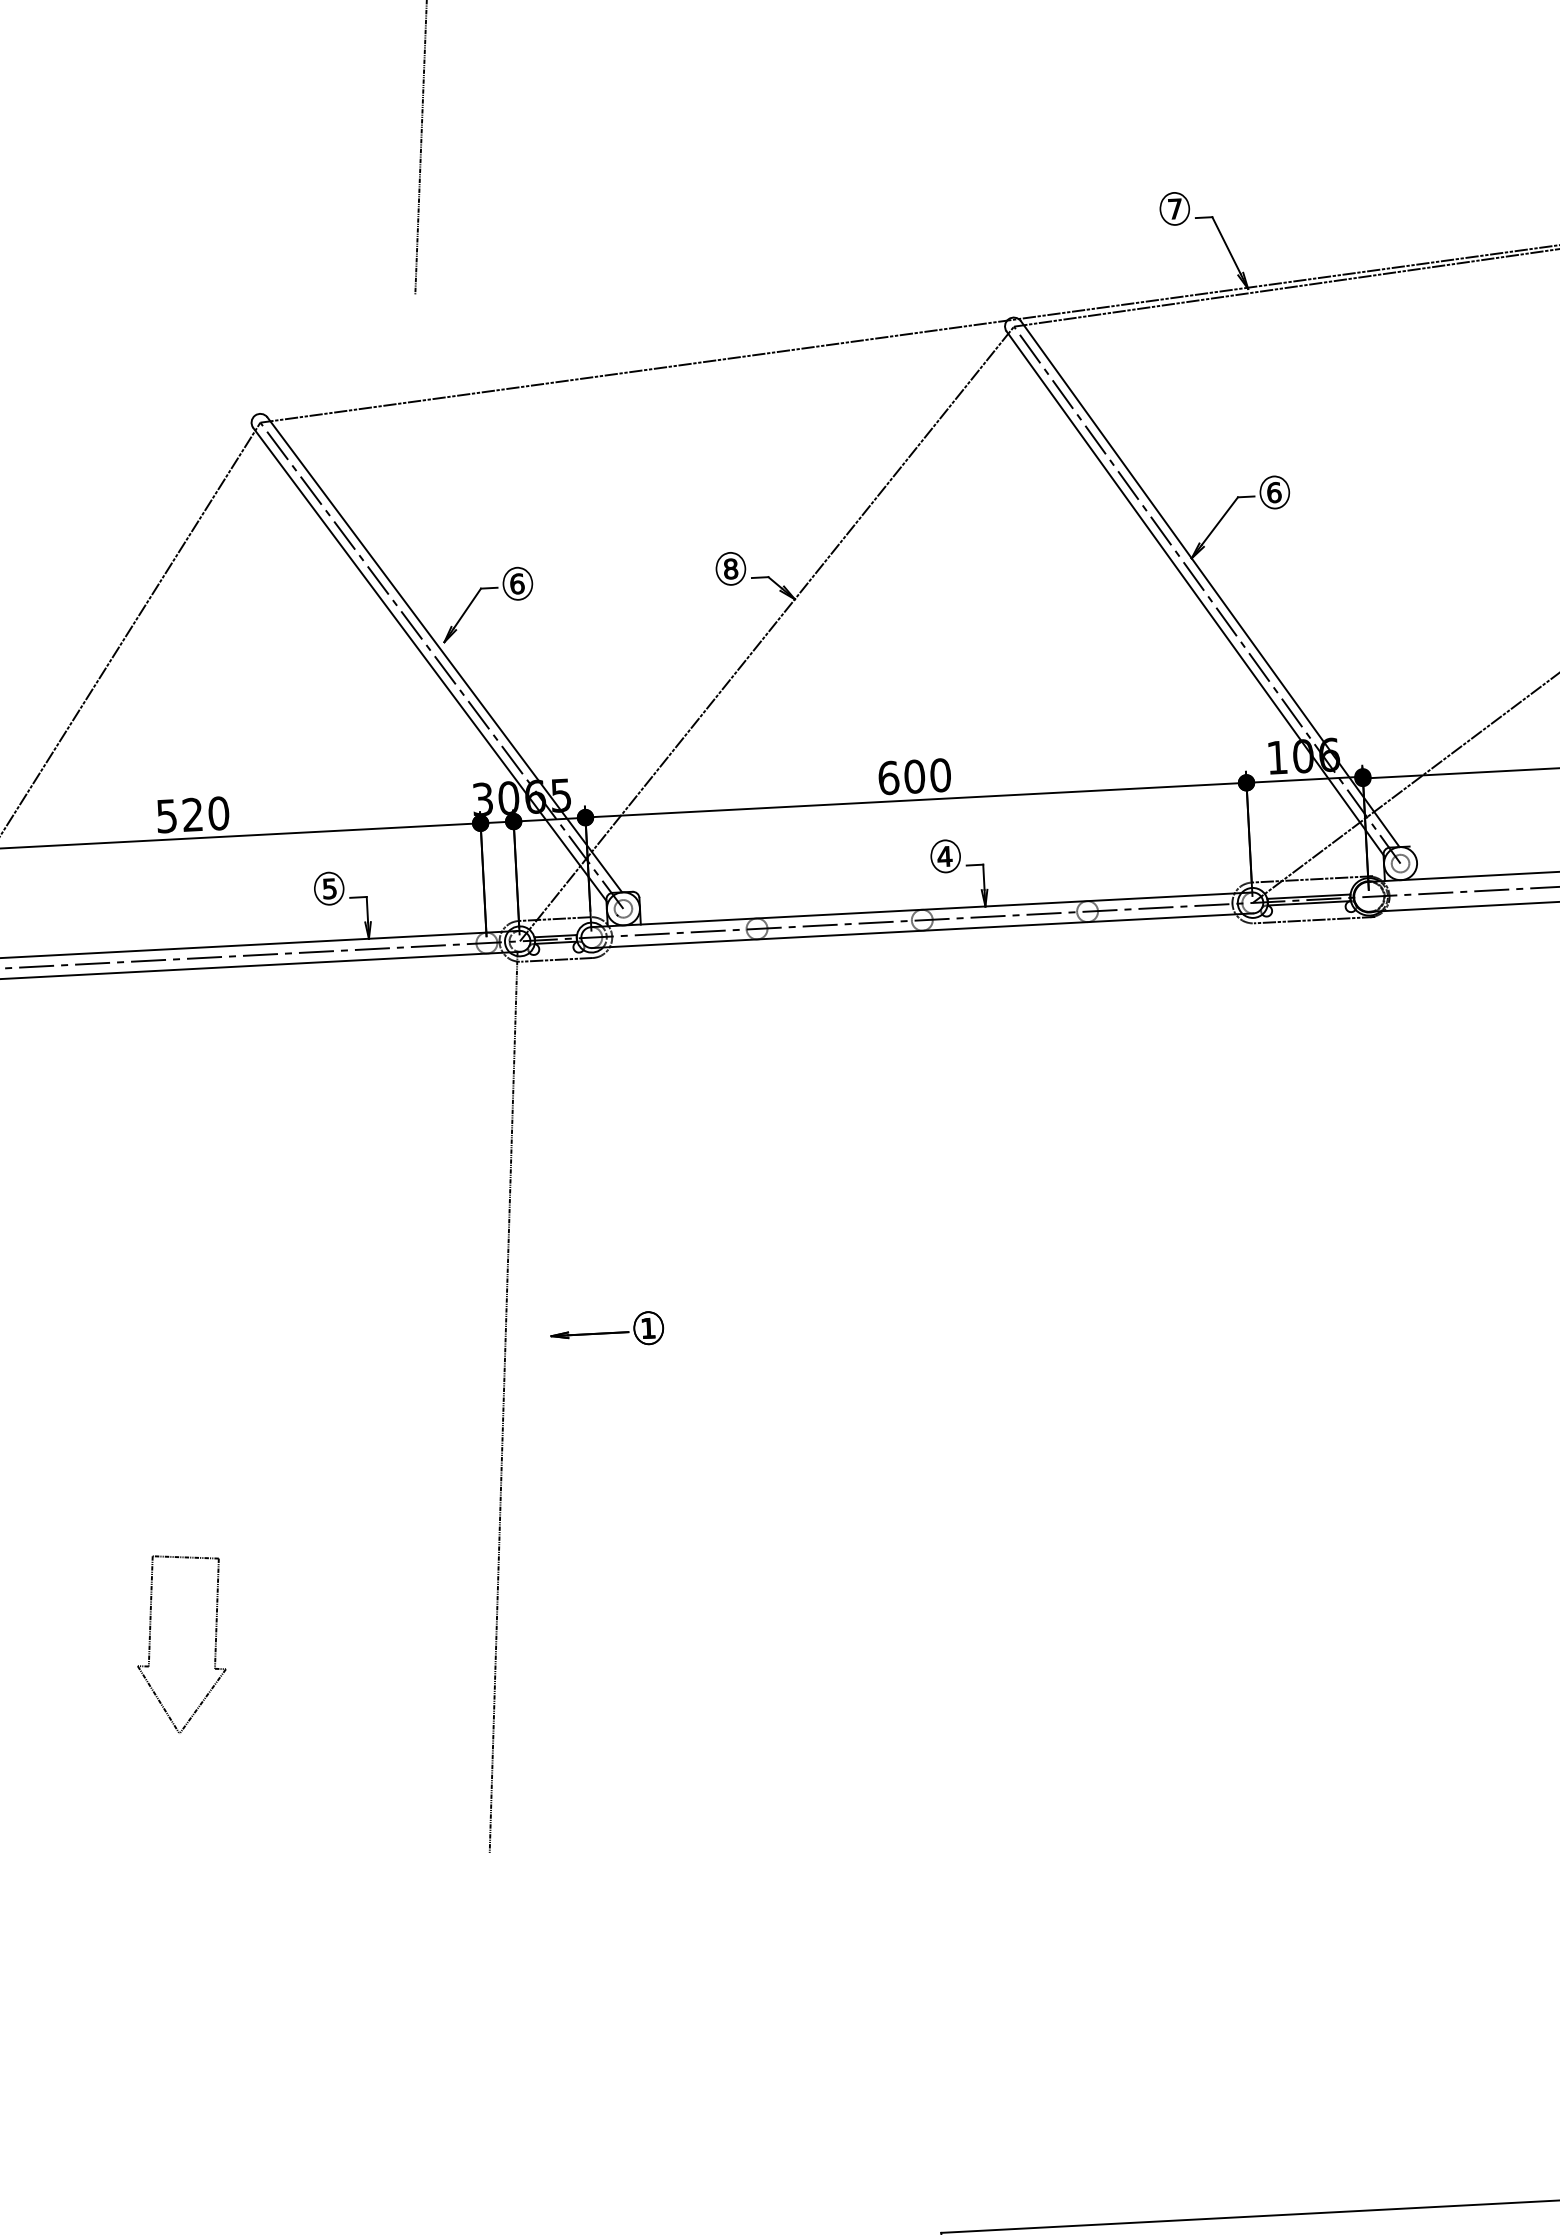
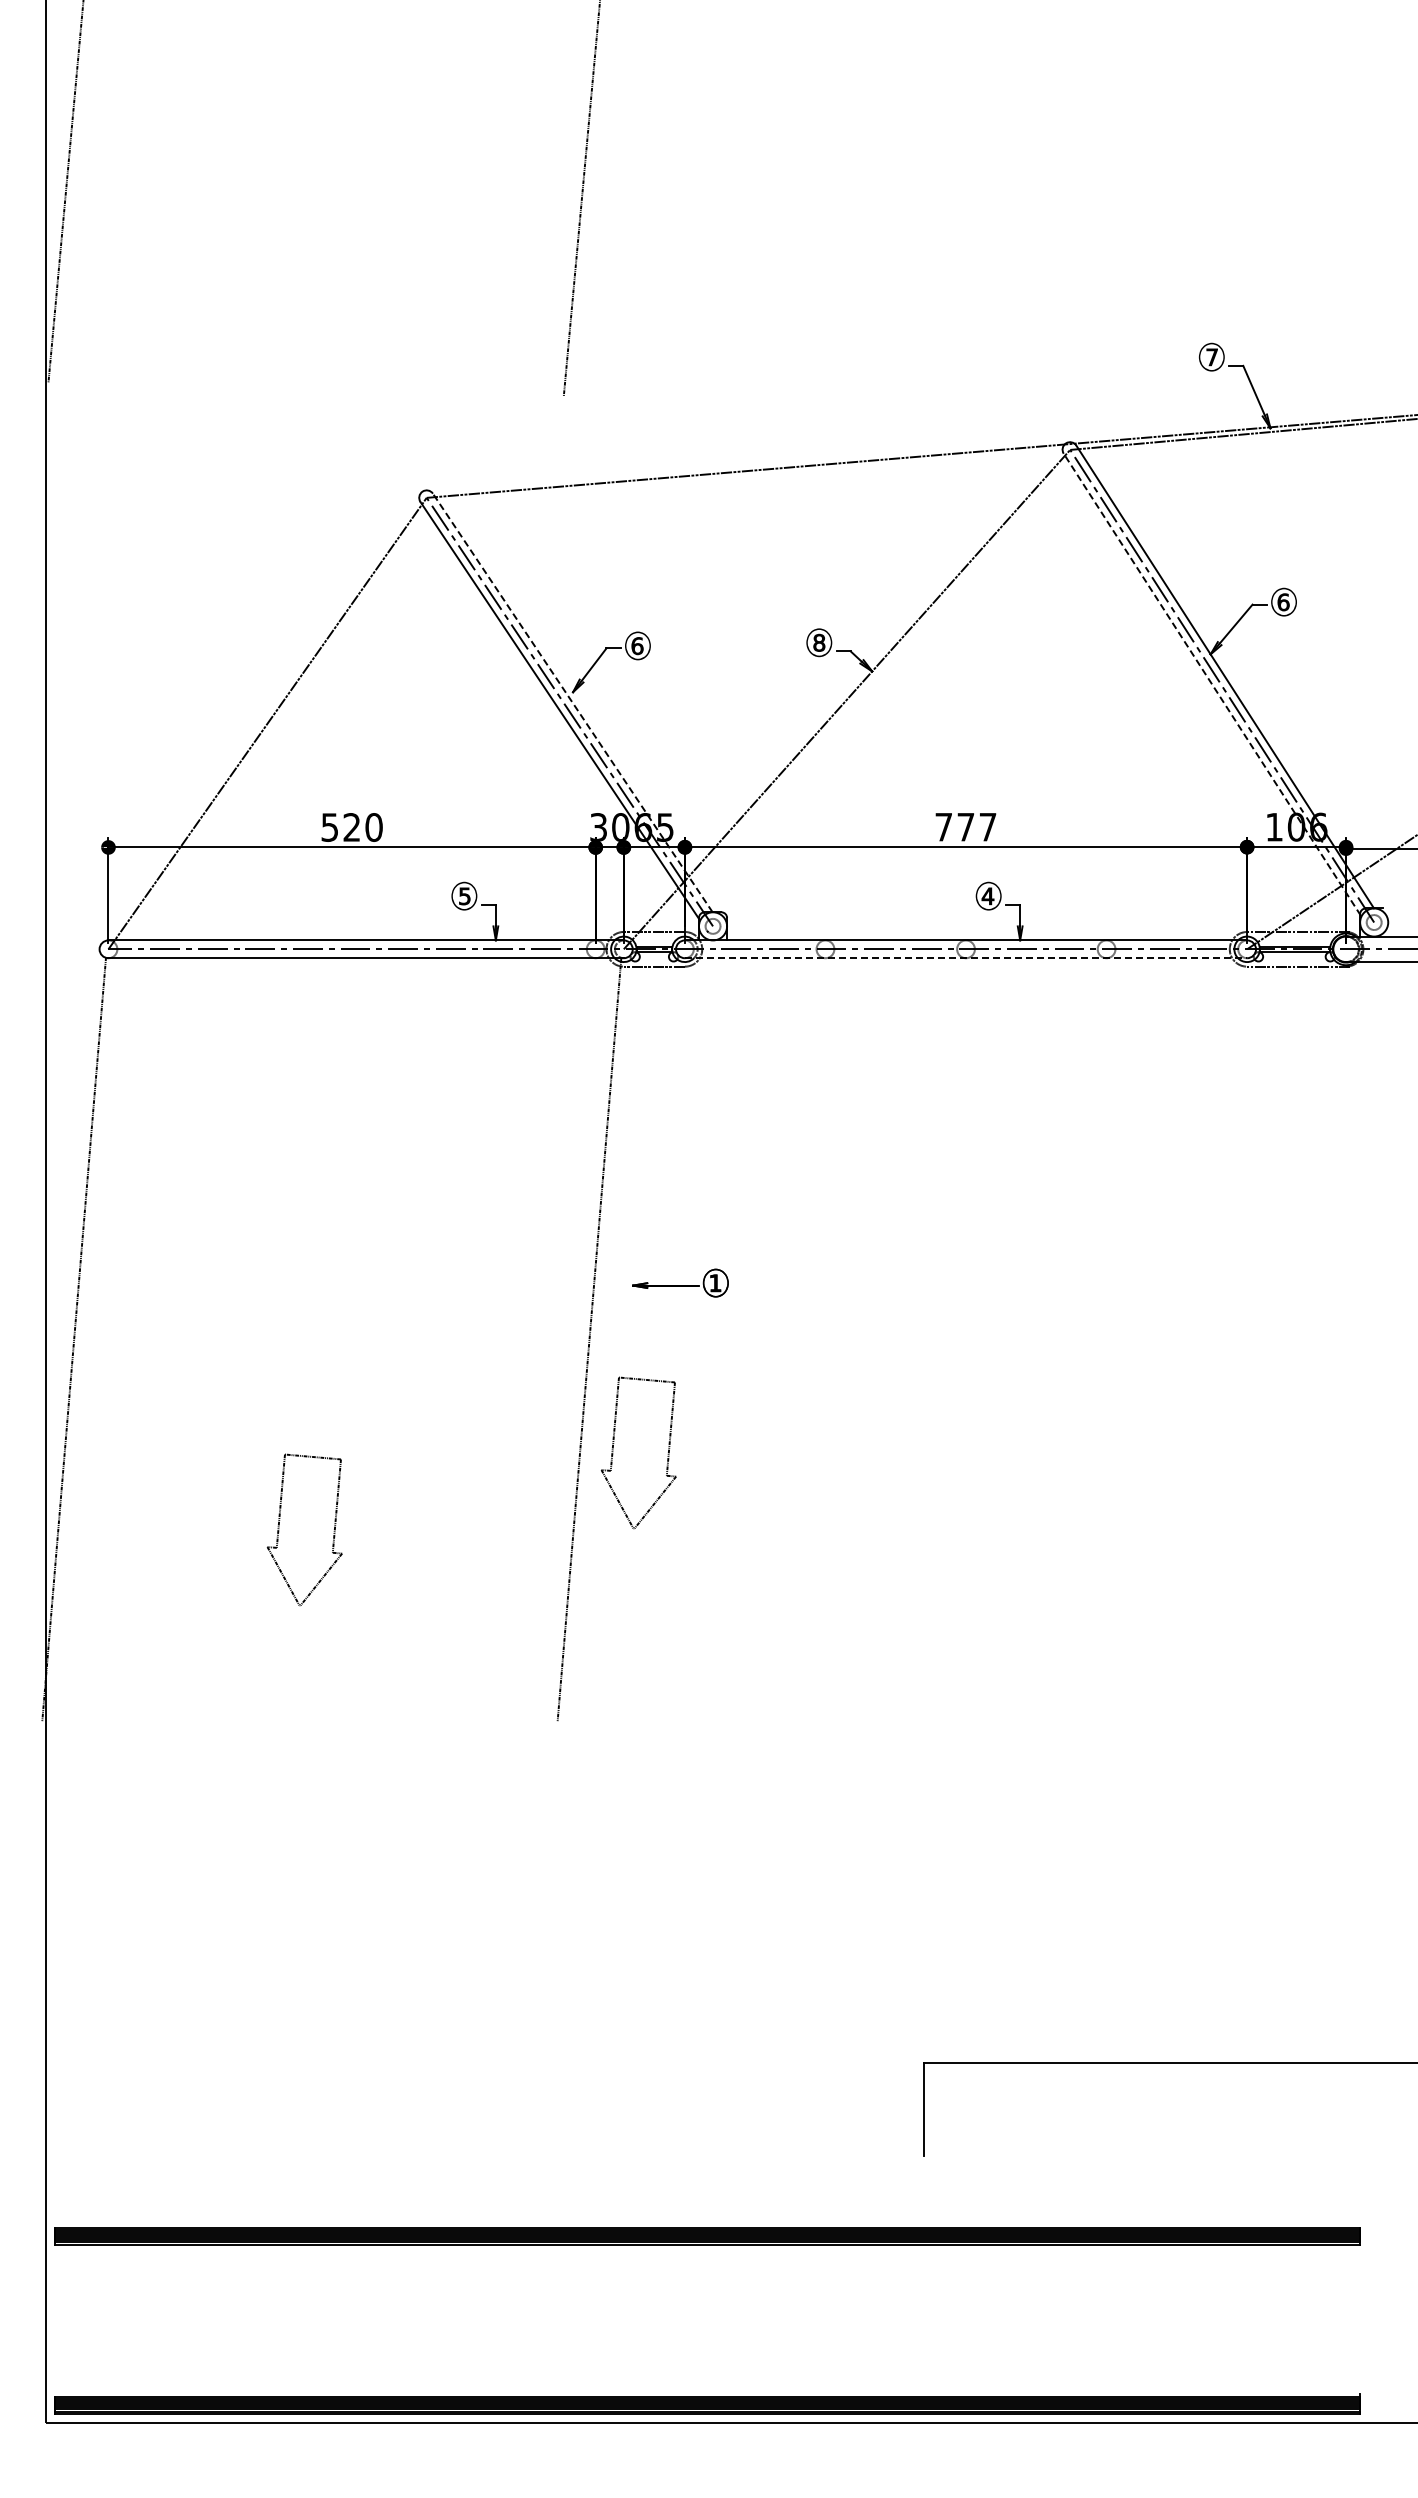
line: (1195, 593) -> (1212, 684), solid -> dashed
line: (444, 654) -> (572, 702), solid -> dashed
text: (914, 775) -> (965, 826), 600 -> 777
line: (923, 931) -> (966, 958), solid -> dashed
part: (538, 1533) -> (613, 1452), added

